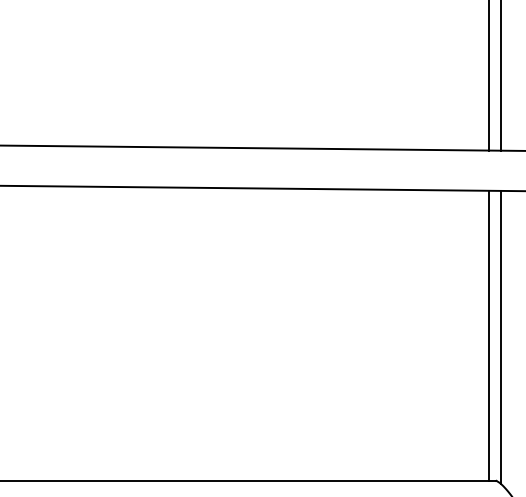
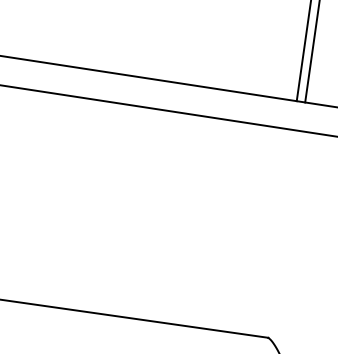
line: (489, 335) -> (278, 233), removed
line: (501, 337) -> (286, 235), removed

